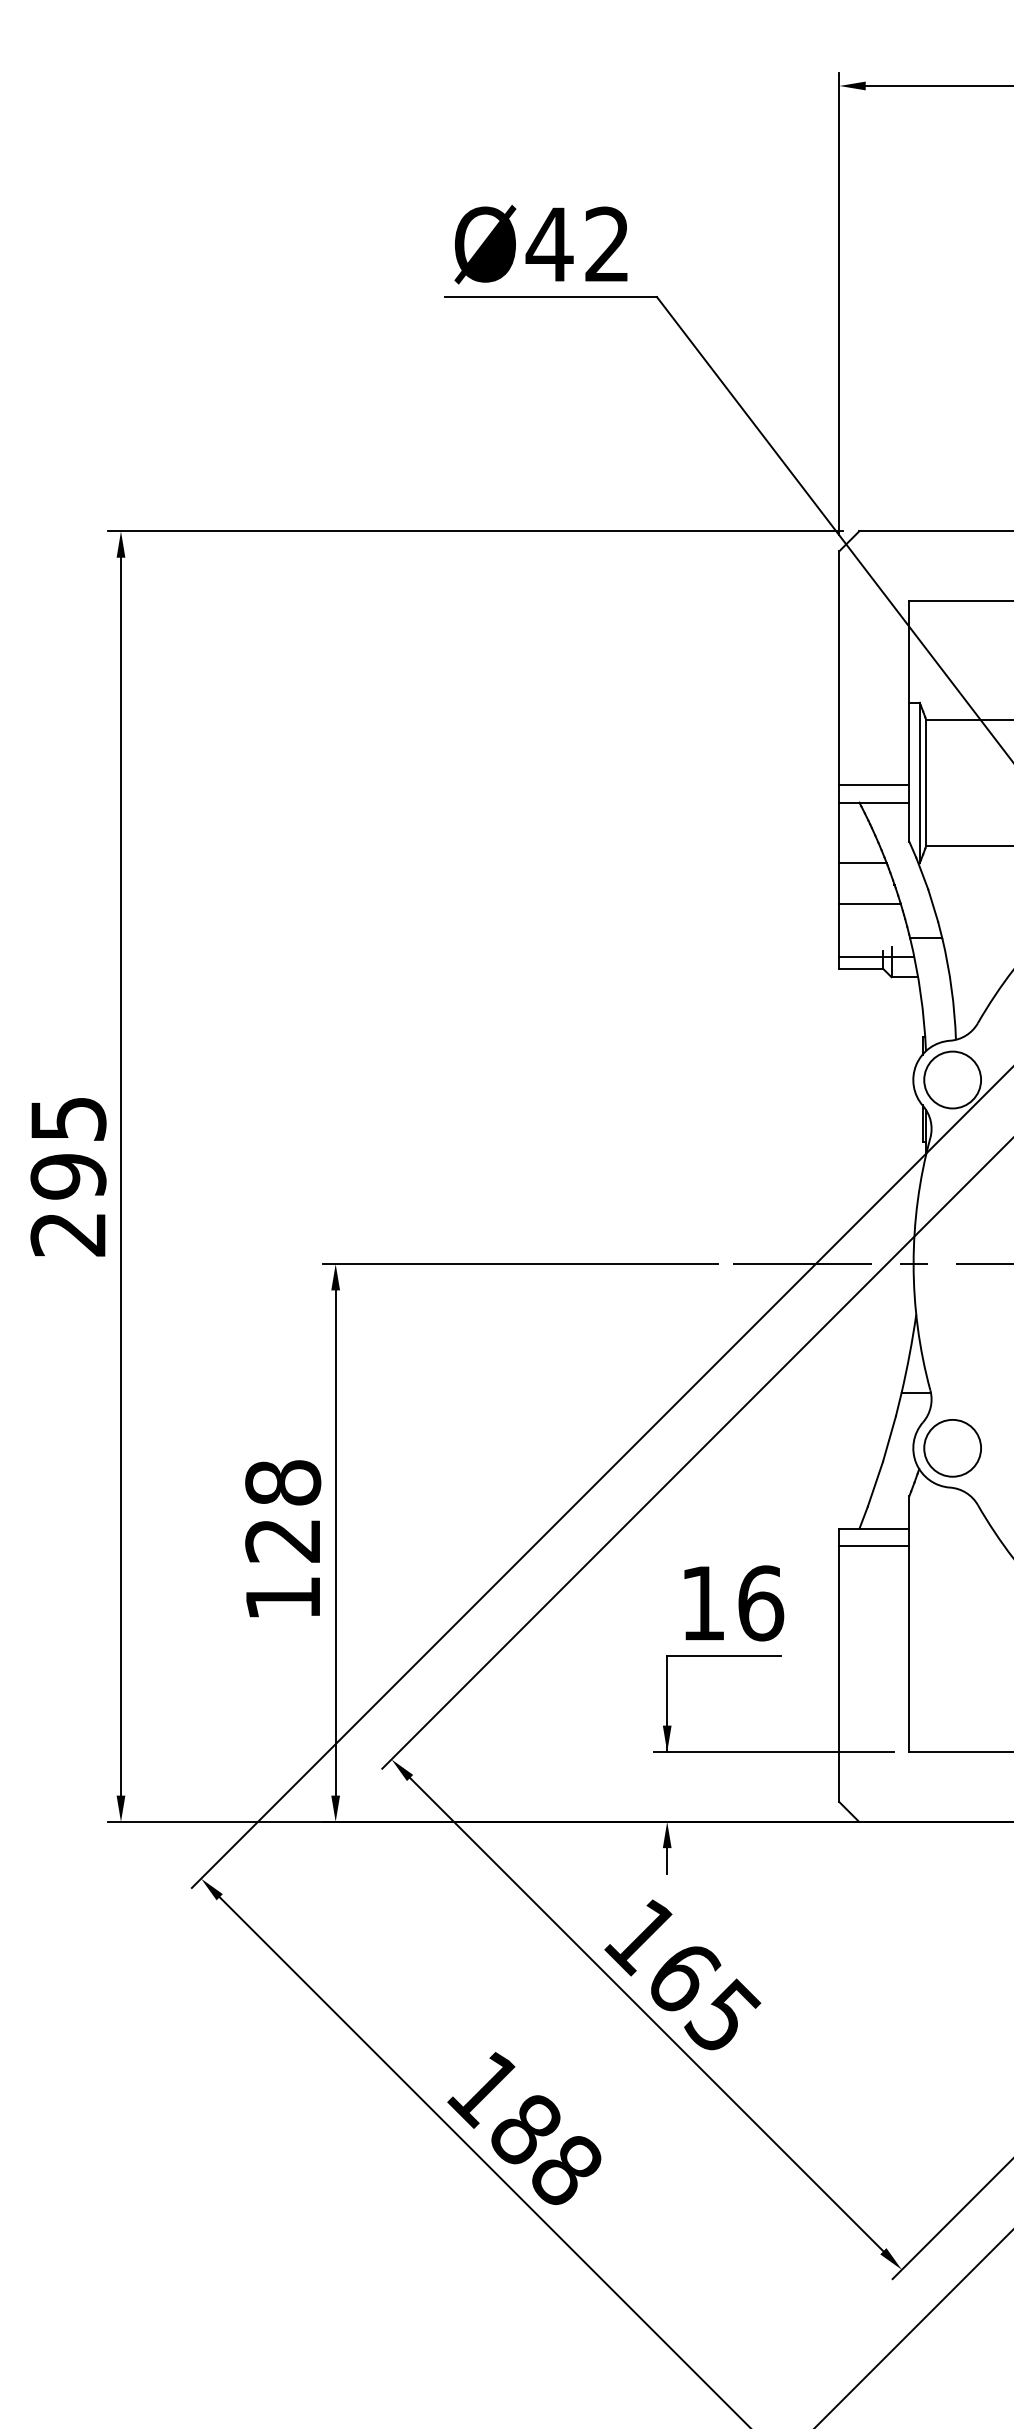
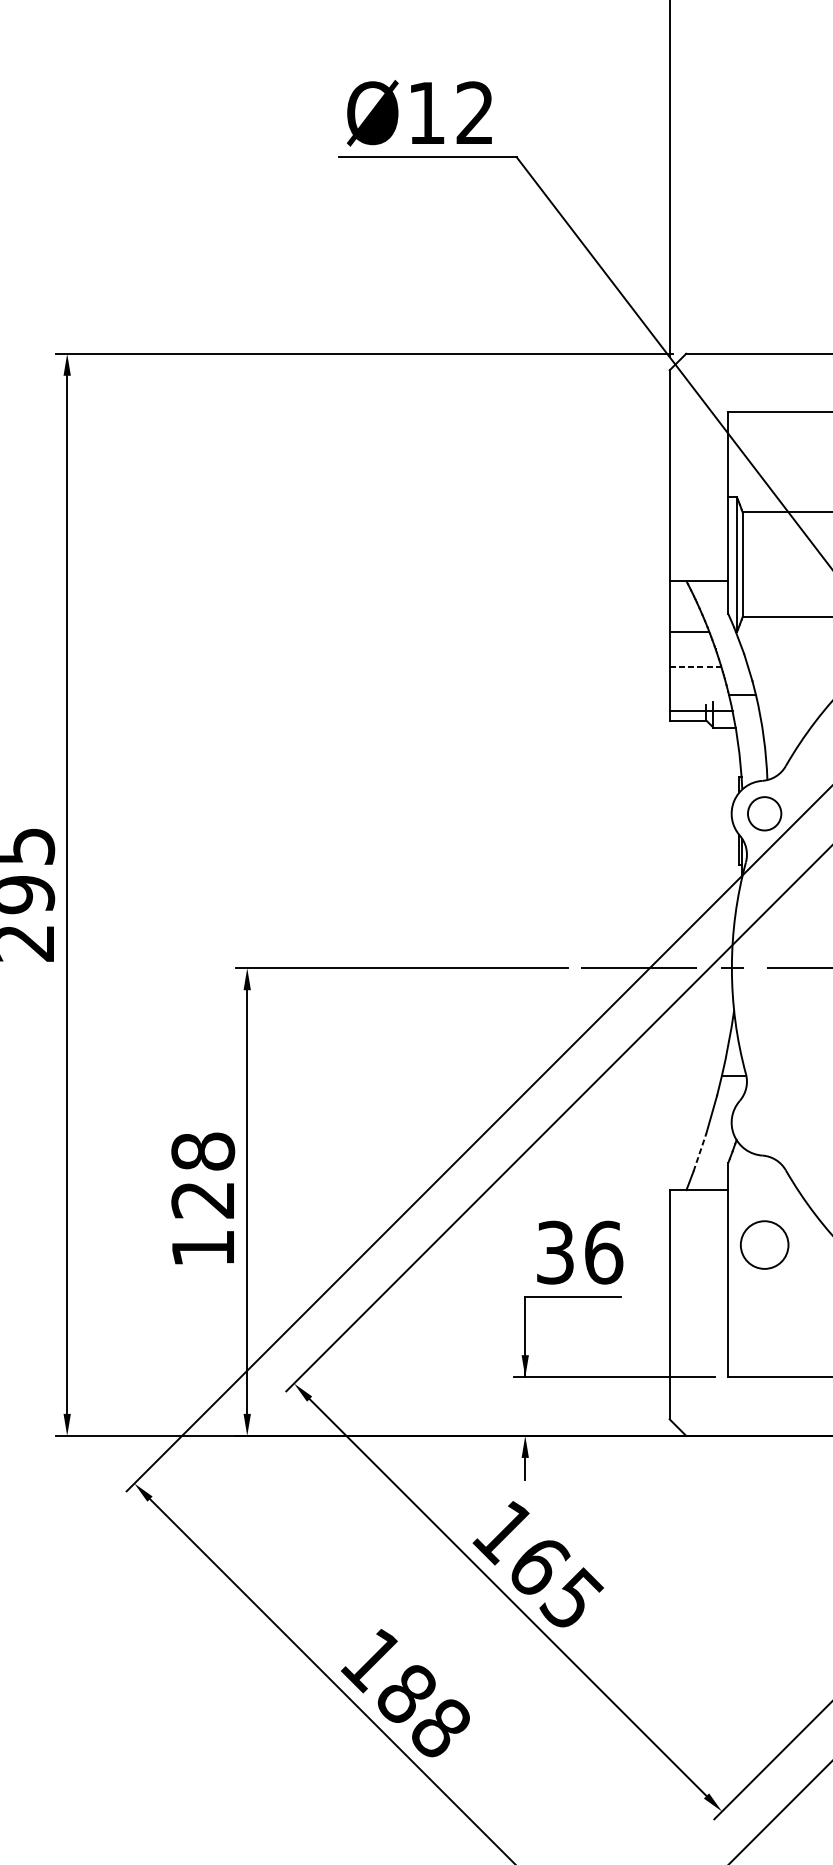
text: (549, 244) -> (426, 113), Ø42 -> Ø12
line: (874, 785) -> (699, 566), removed
line: (870, 904) -> (695, 666), solid -> dashed
circle: (952, 1079) -> (764, 813), size x0.7
circle: (952, 1448) -> (764, 1245), moved
line: (875, 1484) -> (699, 1152), solid -> dashed
line: (874, 1546) -> (699, 1204), removed
text: (702, 1603) -> (554, 1252), 16 -> 36

